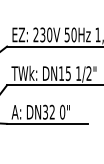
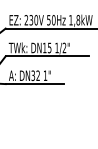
text: (62, 111) -> (45, 75), 0" -> 1"

